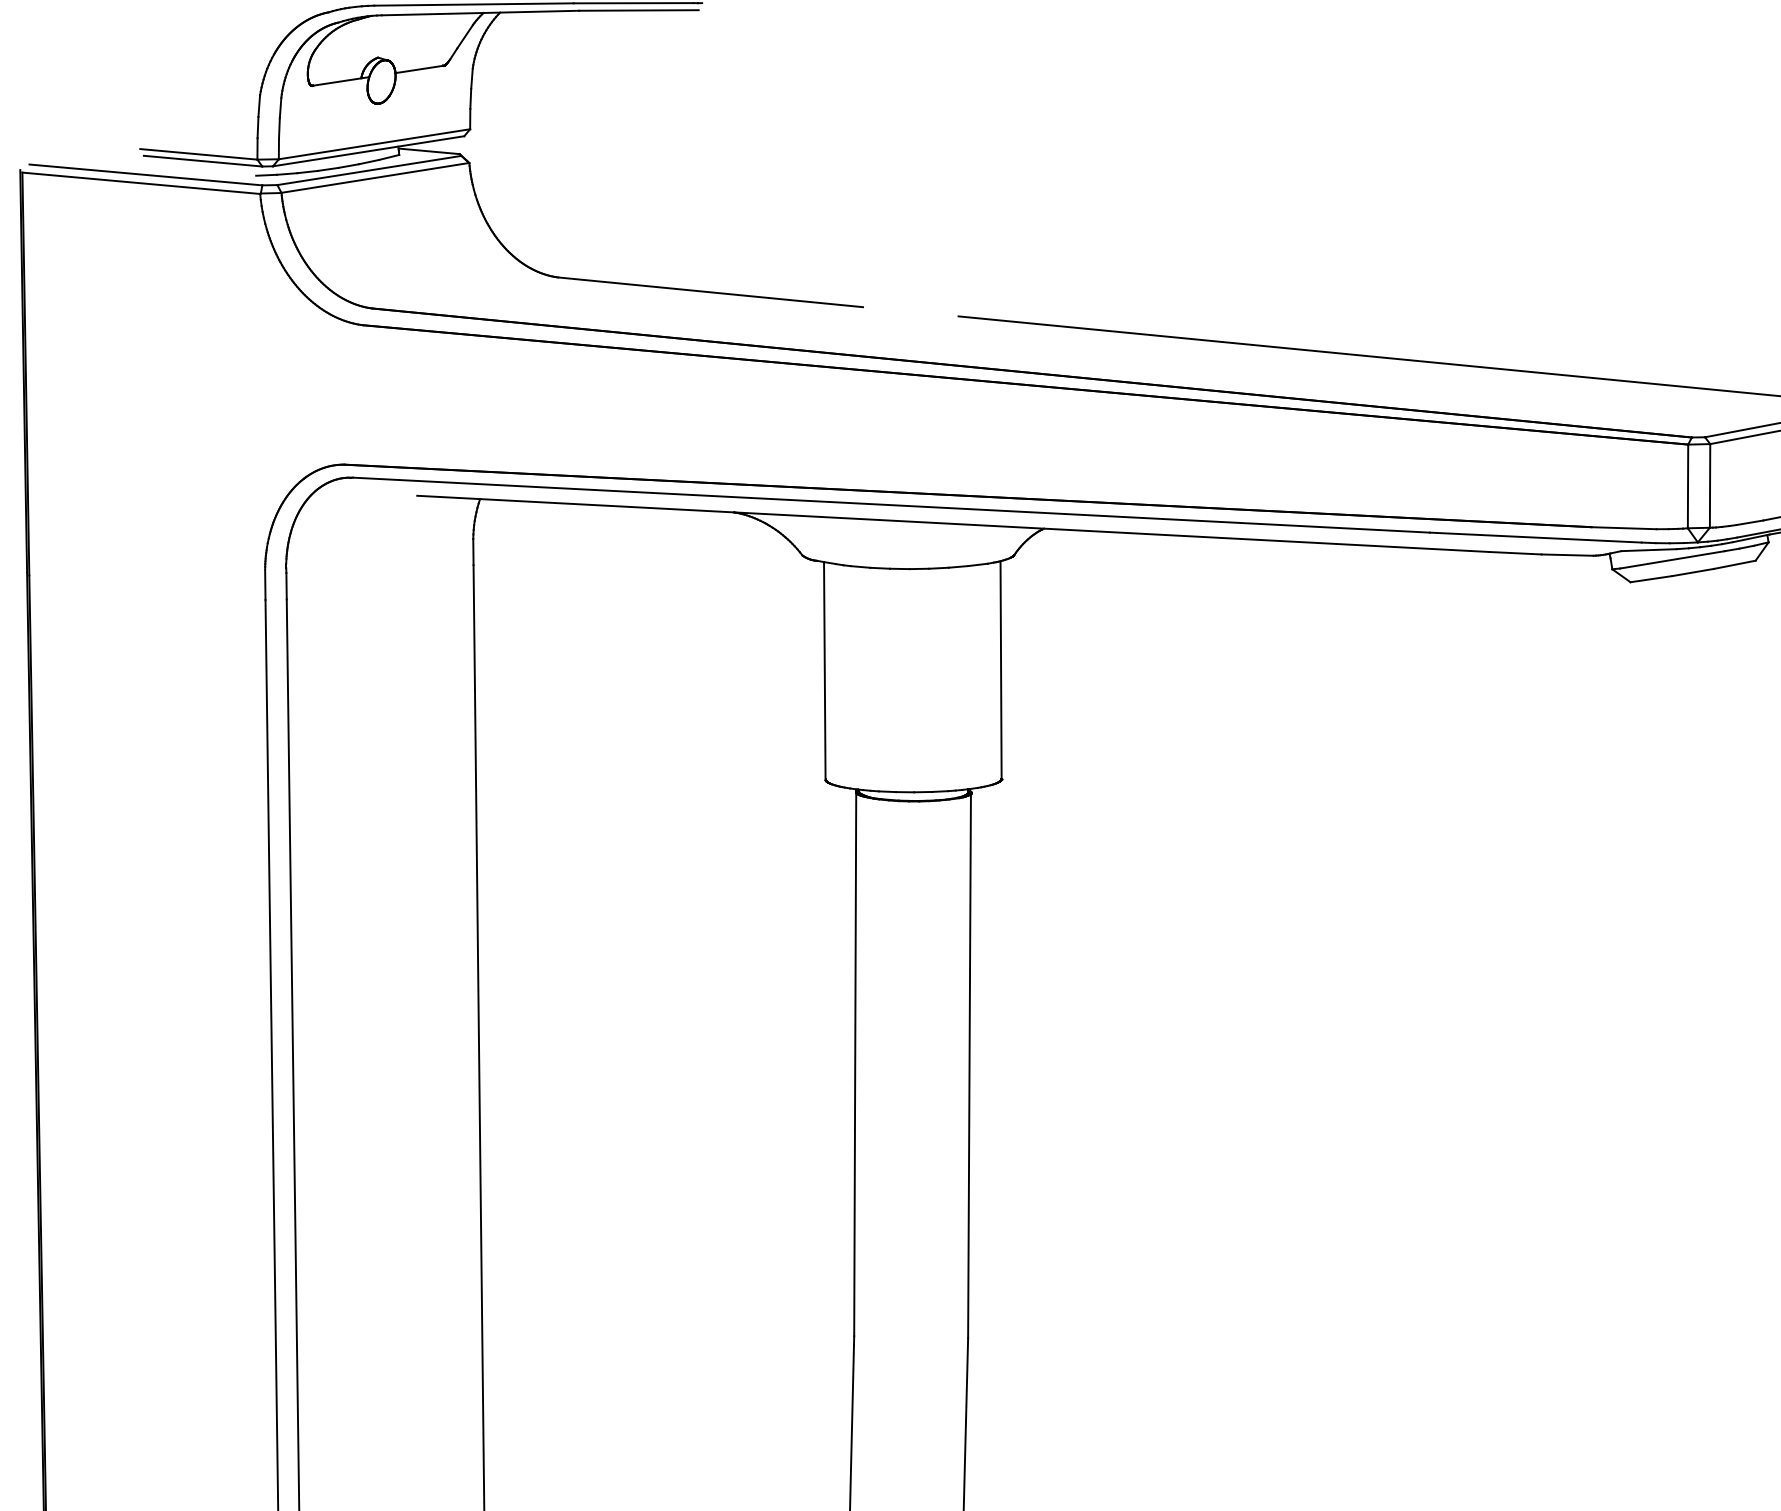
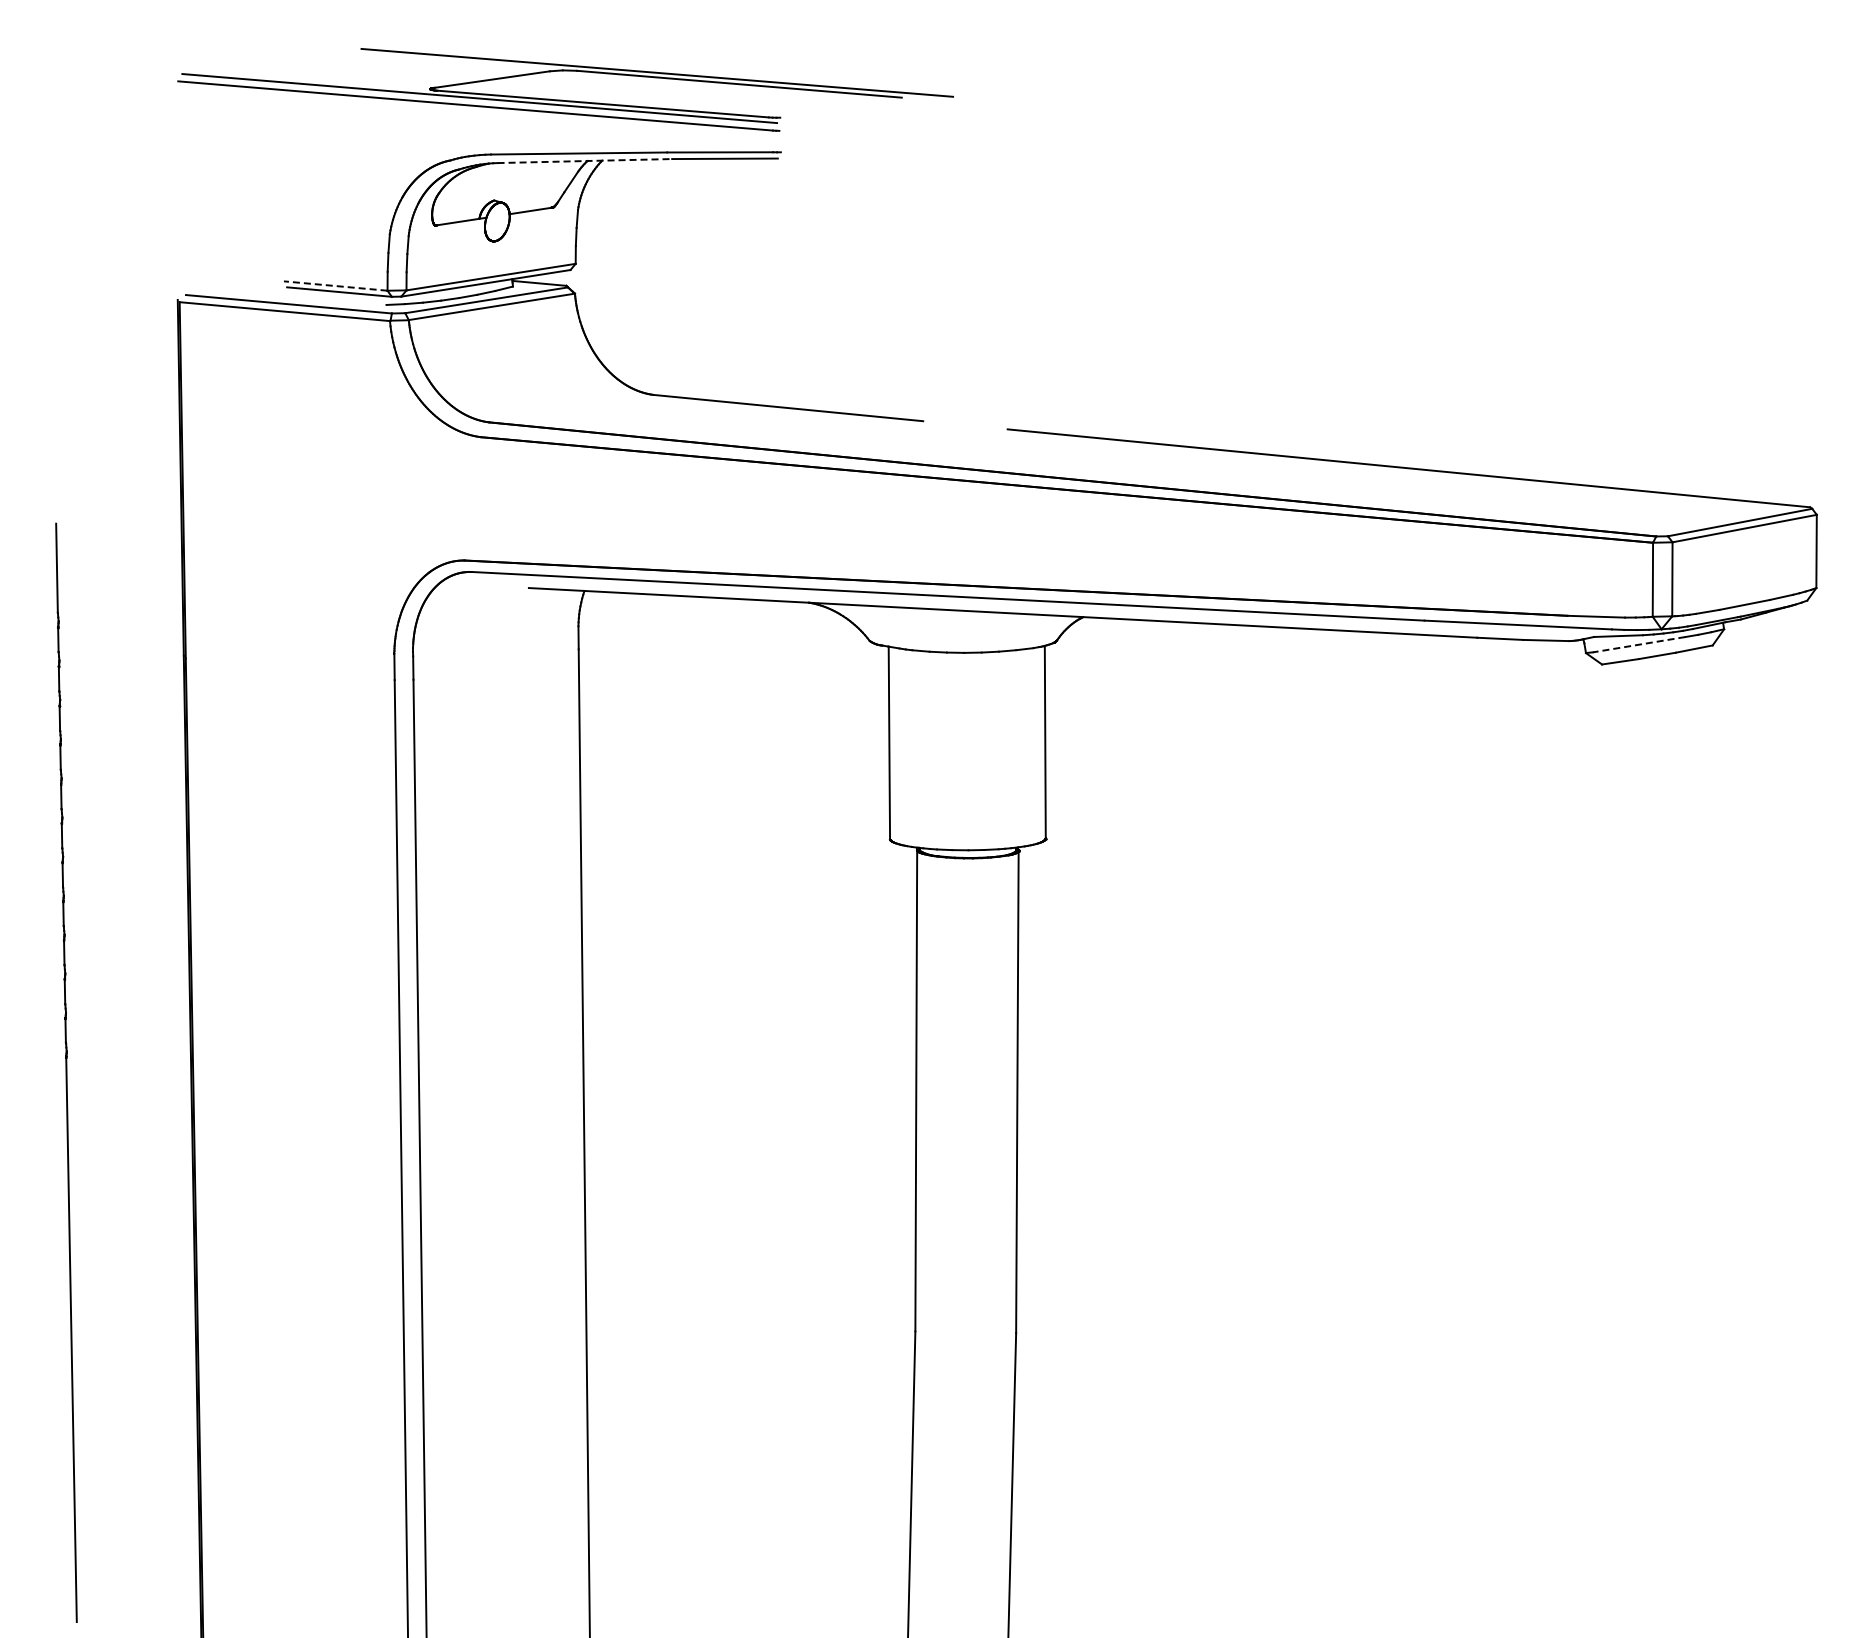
line: (481, 13) -> (585, 161), solid -> dashed
line: (198, 154) -> (335, 286), solid -> dashed
line: (1672, 559) -> (1639, 644), solid -> dashed

